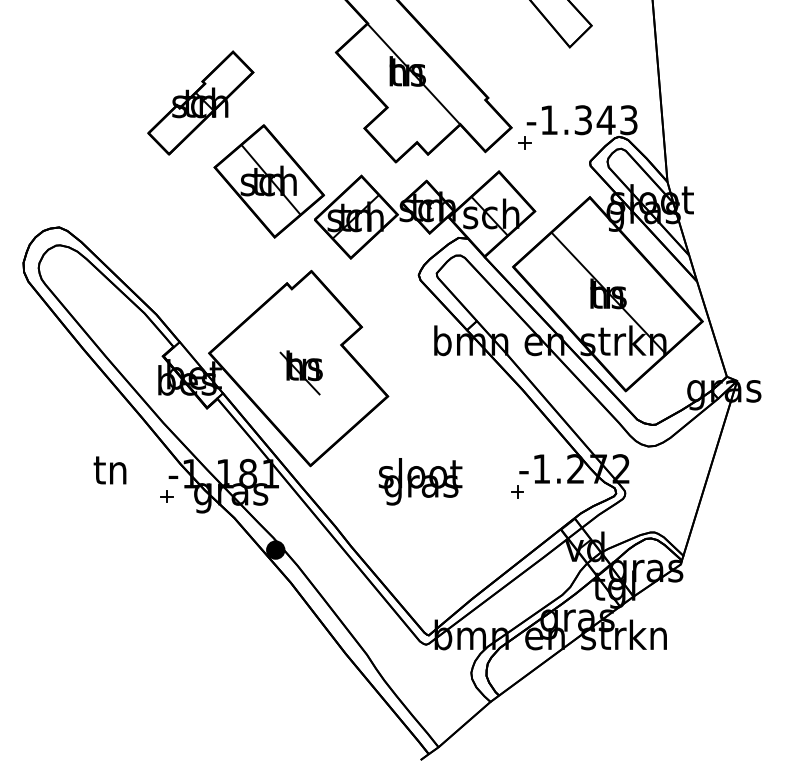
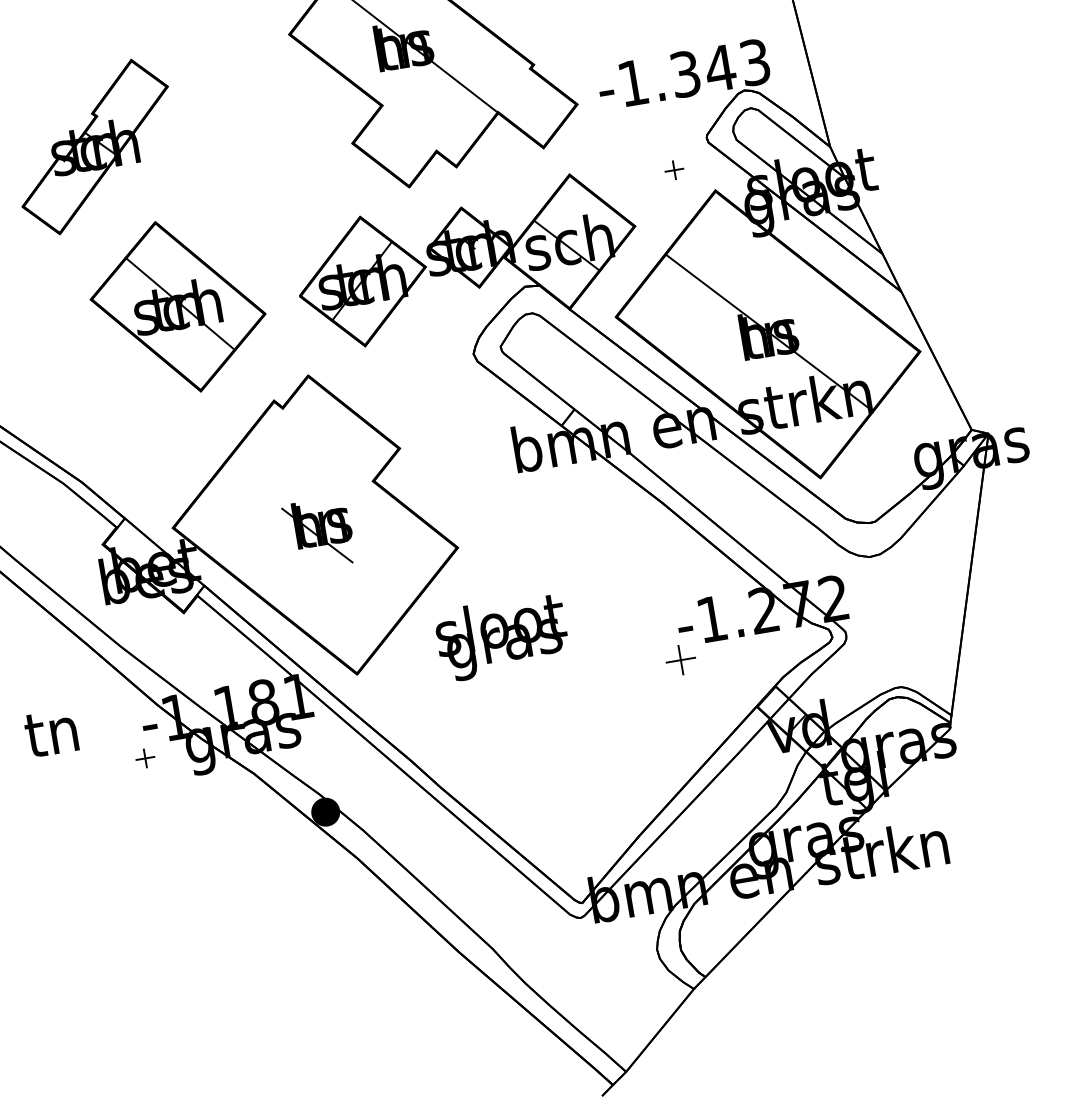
part: (524, 142) -> (673, 169), moved
part: (268, 181) -> (176, 307), moved
text: (420, 481) -> (501, 636), moved
part: (517, 491) -> (680, 659), size x1.6

